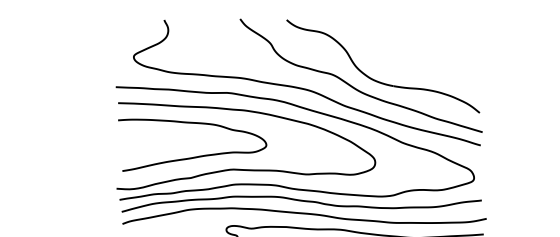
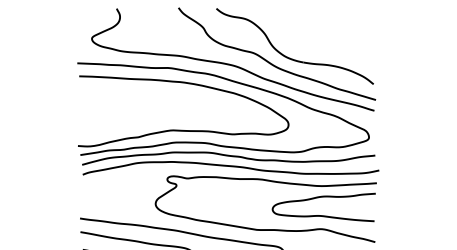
curve: (194, 156) -> (141, 119), removed

